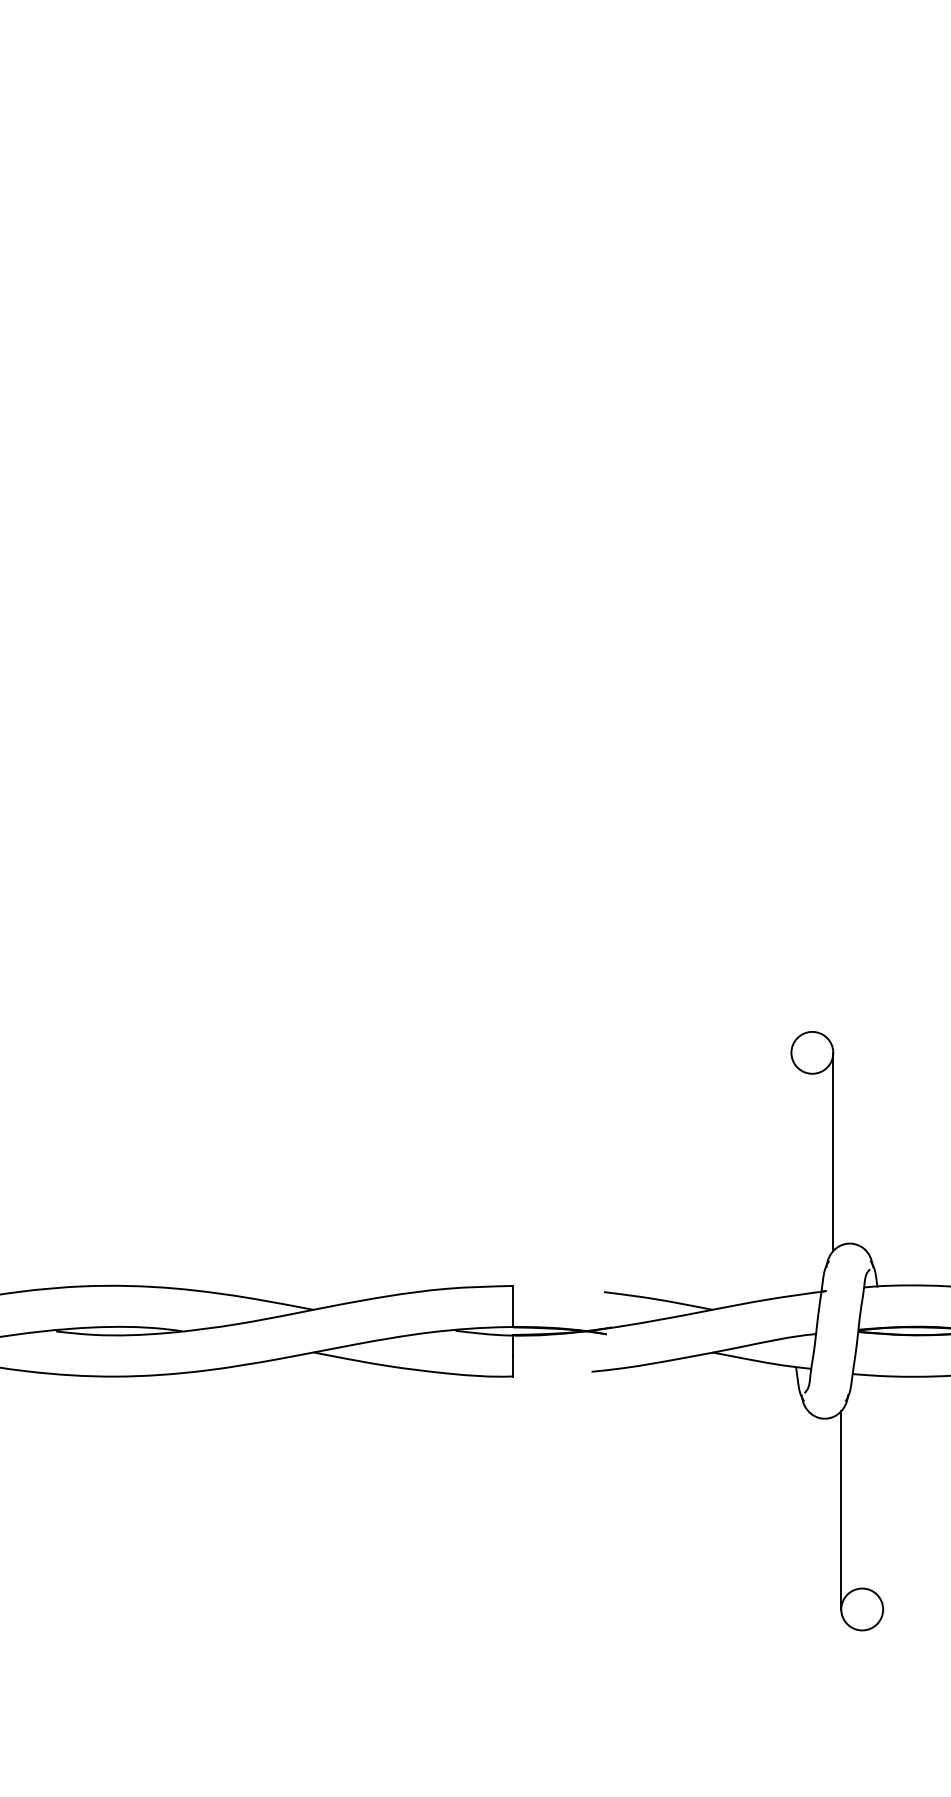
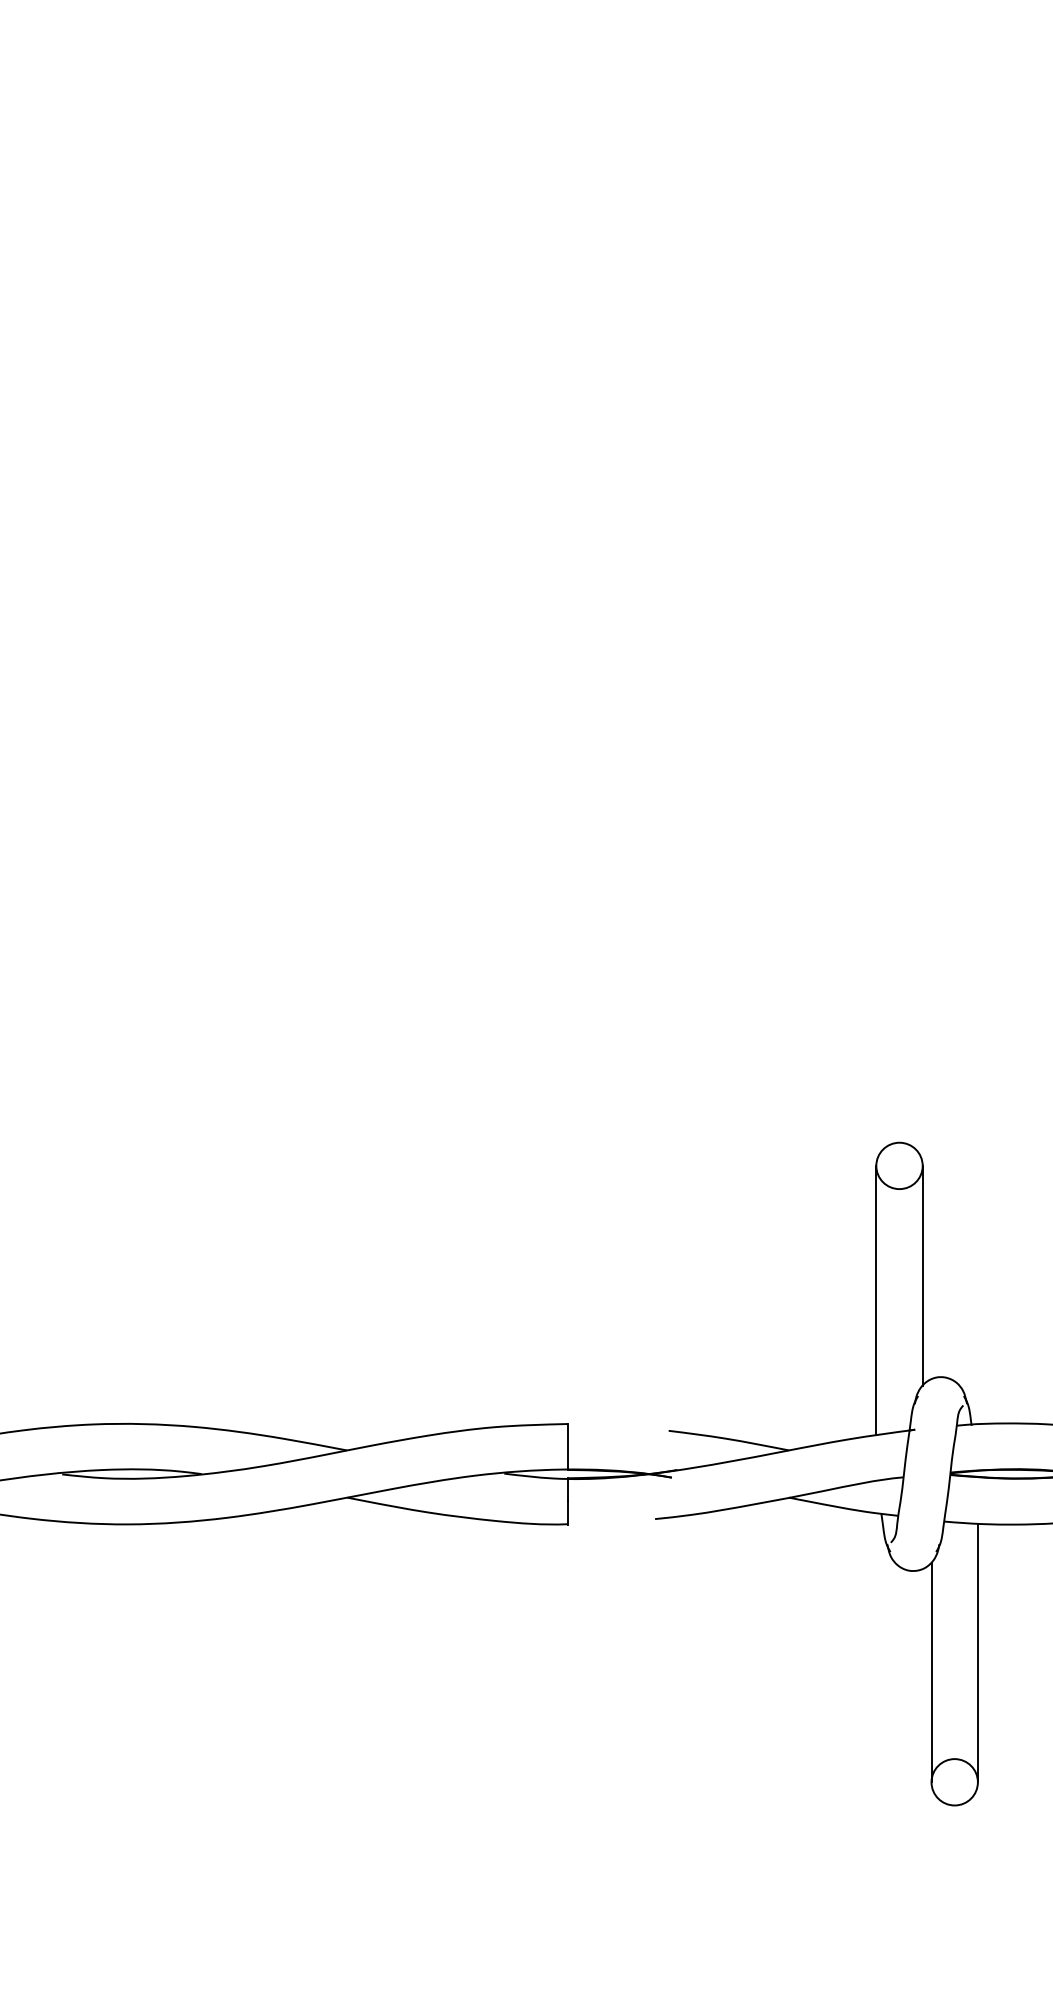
line: (791, 1174) -> (876, 1300), added
line: (882, 1492) -> (977, 1652), added

